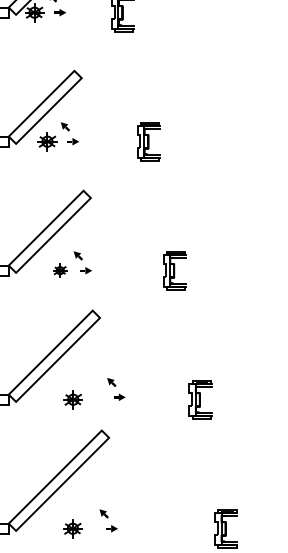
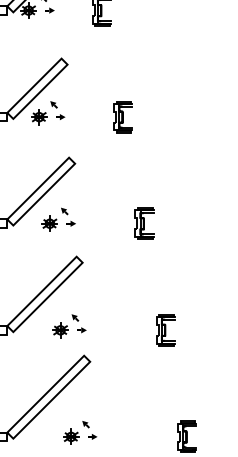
part: (59, 270) -> (49, 223), size x1.43
part: (115, 389) -> (78, 323), moved
part: (73, 528) -> (71, 436), moved

